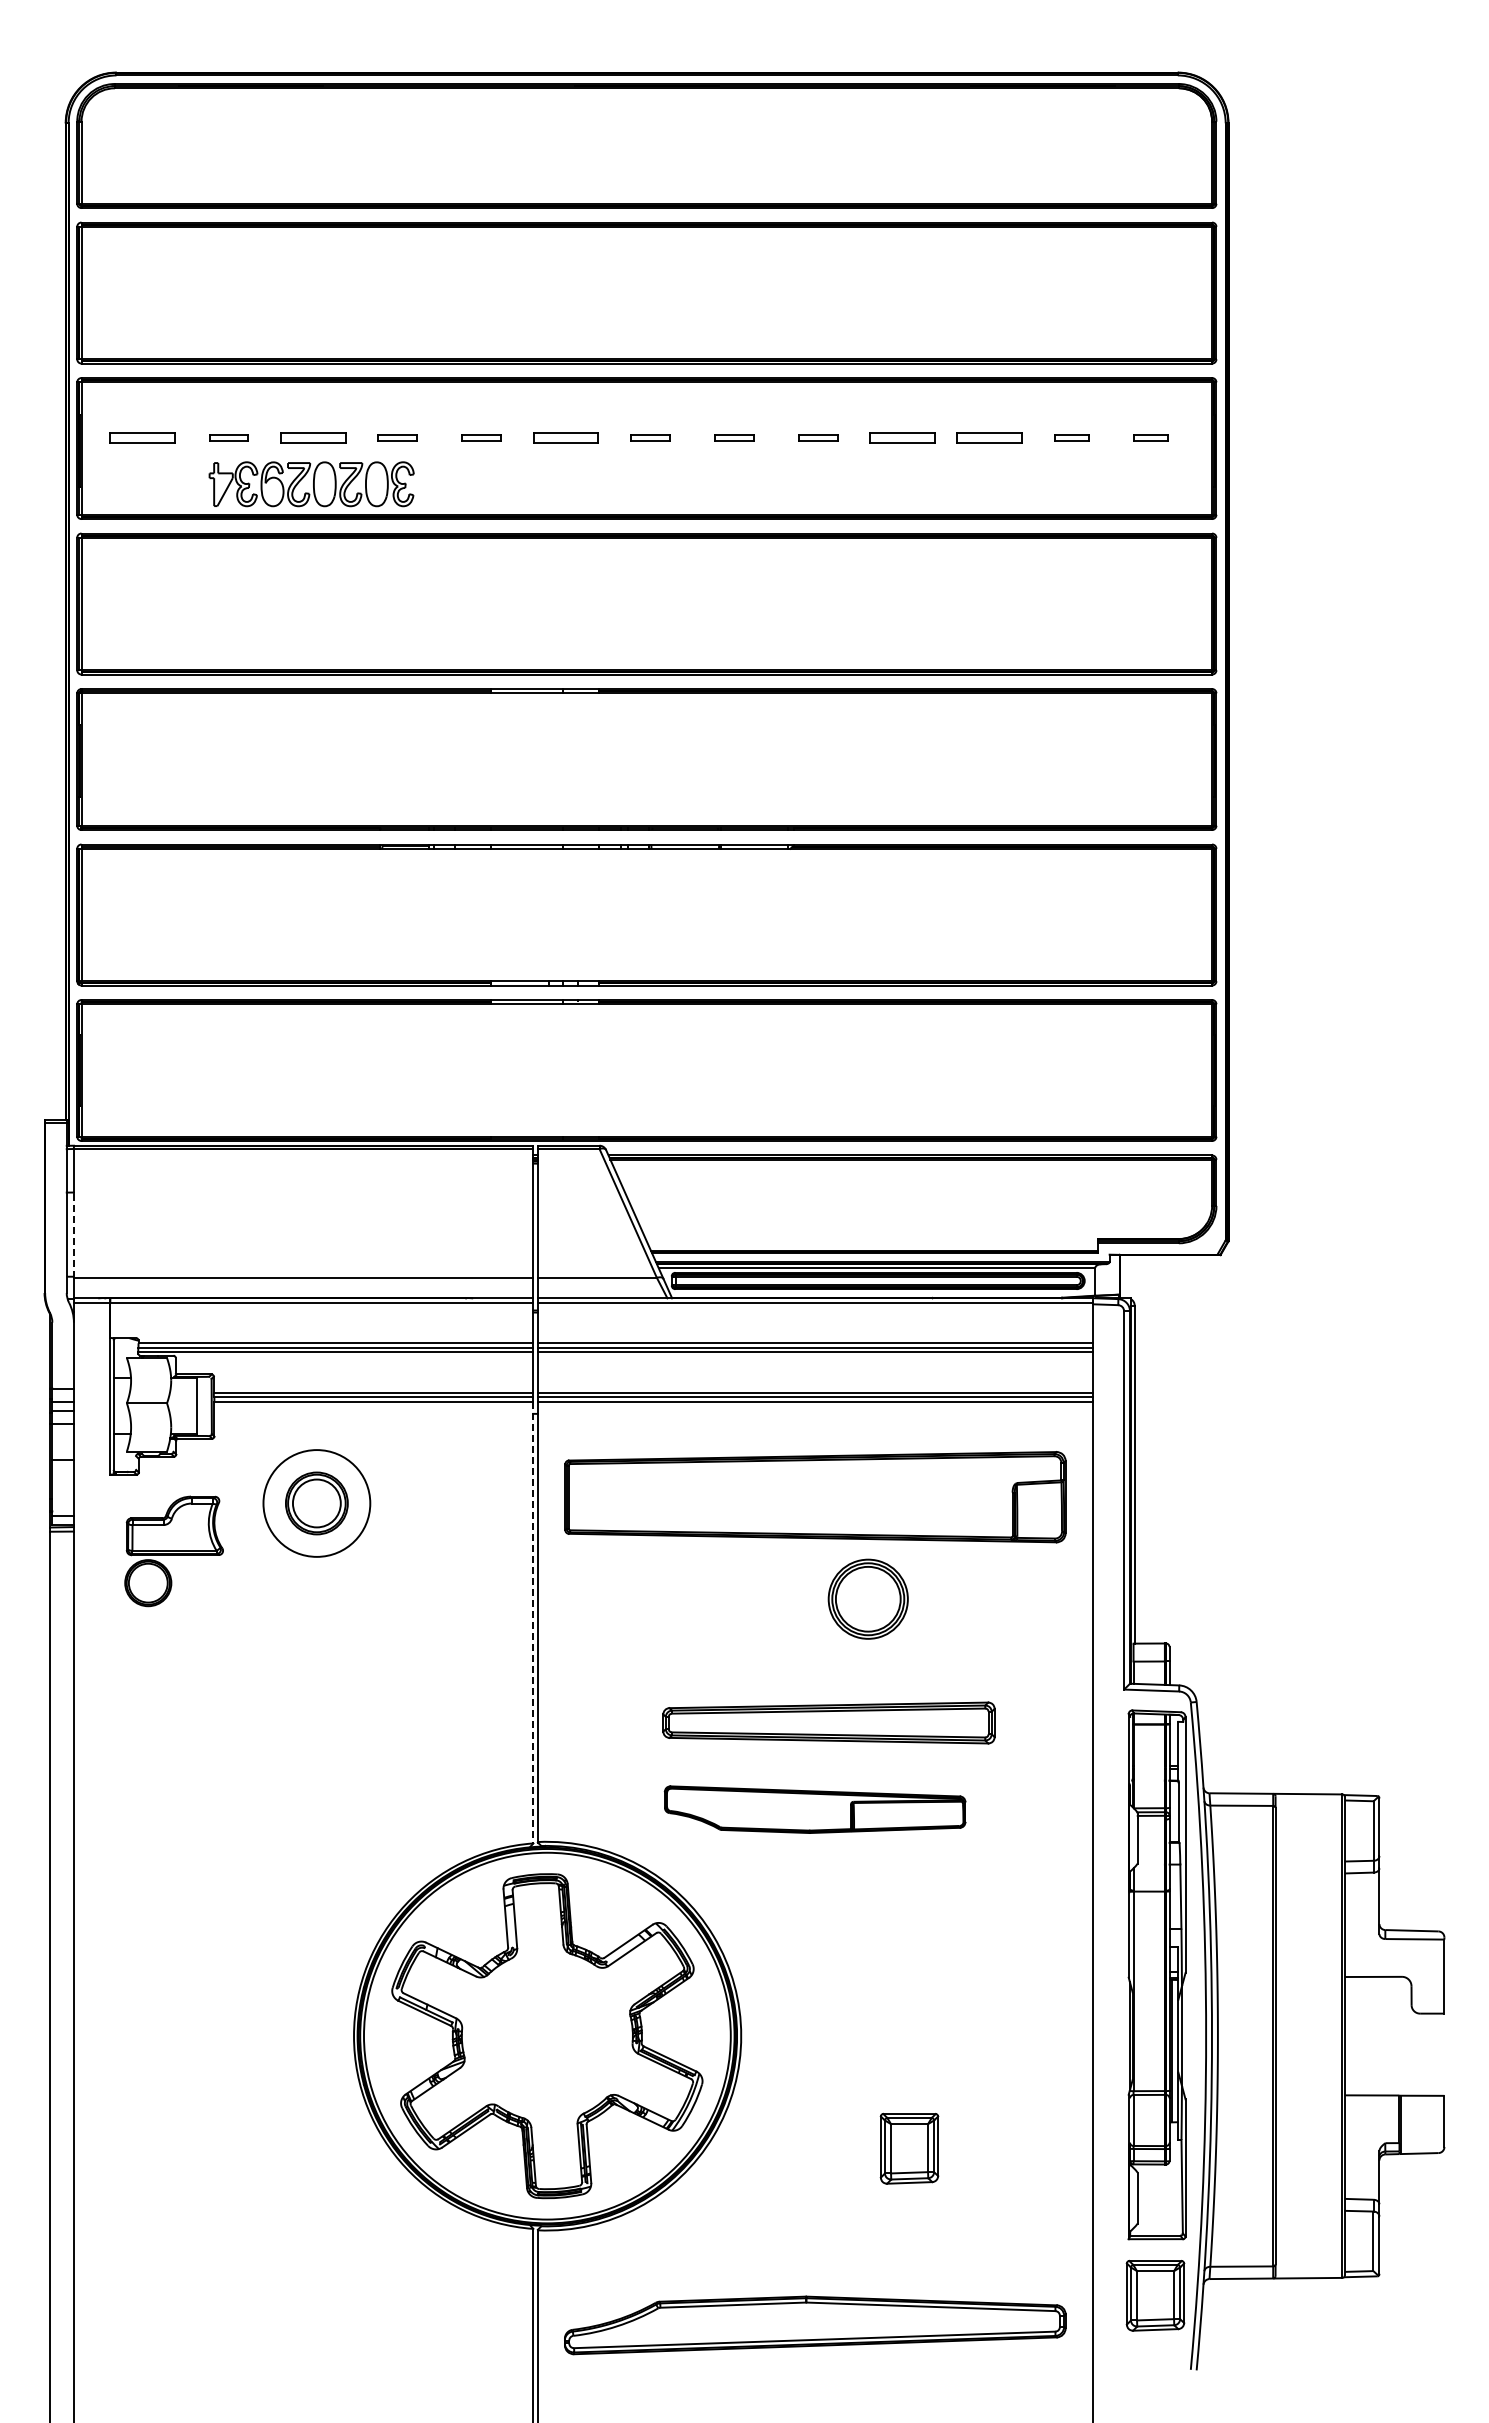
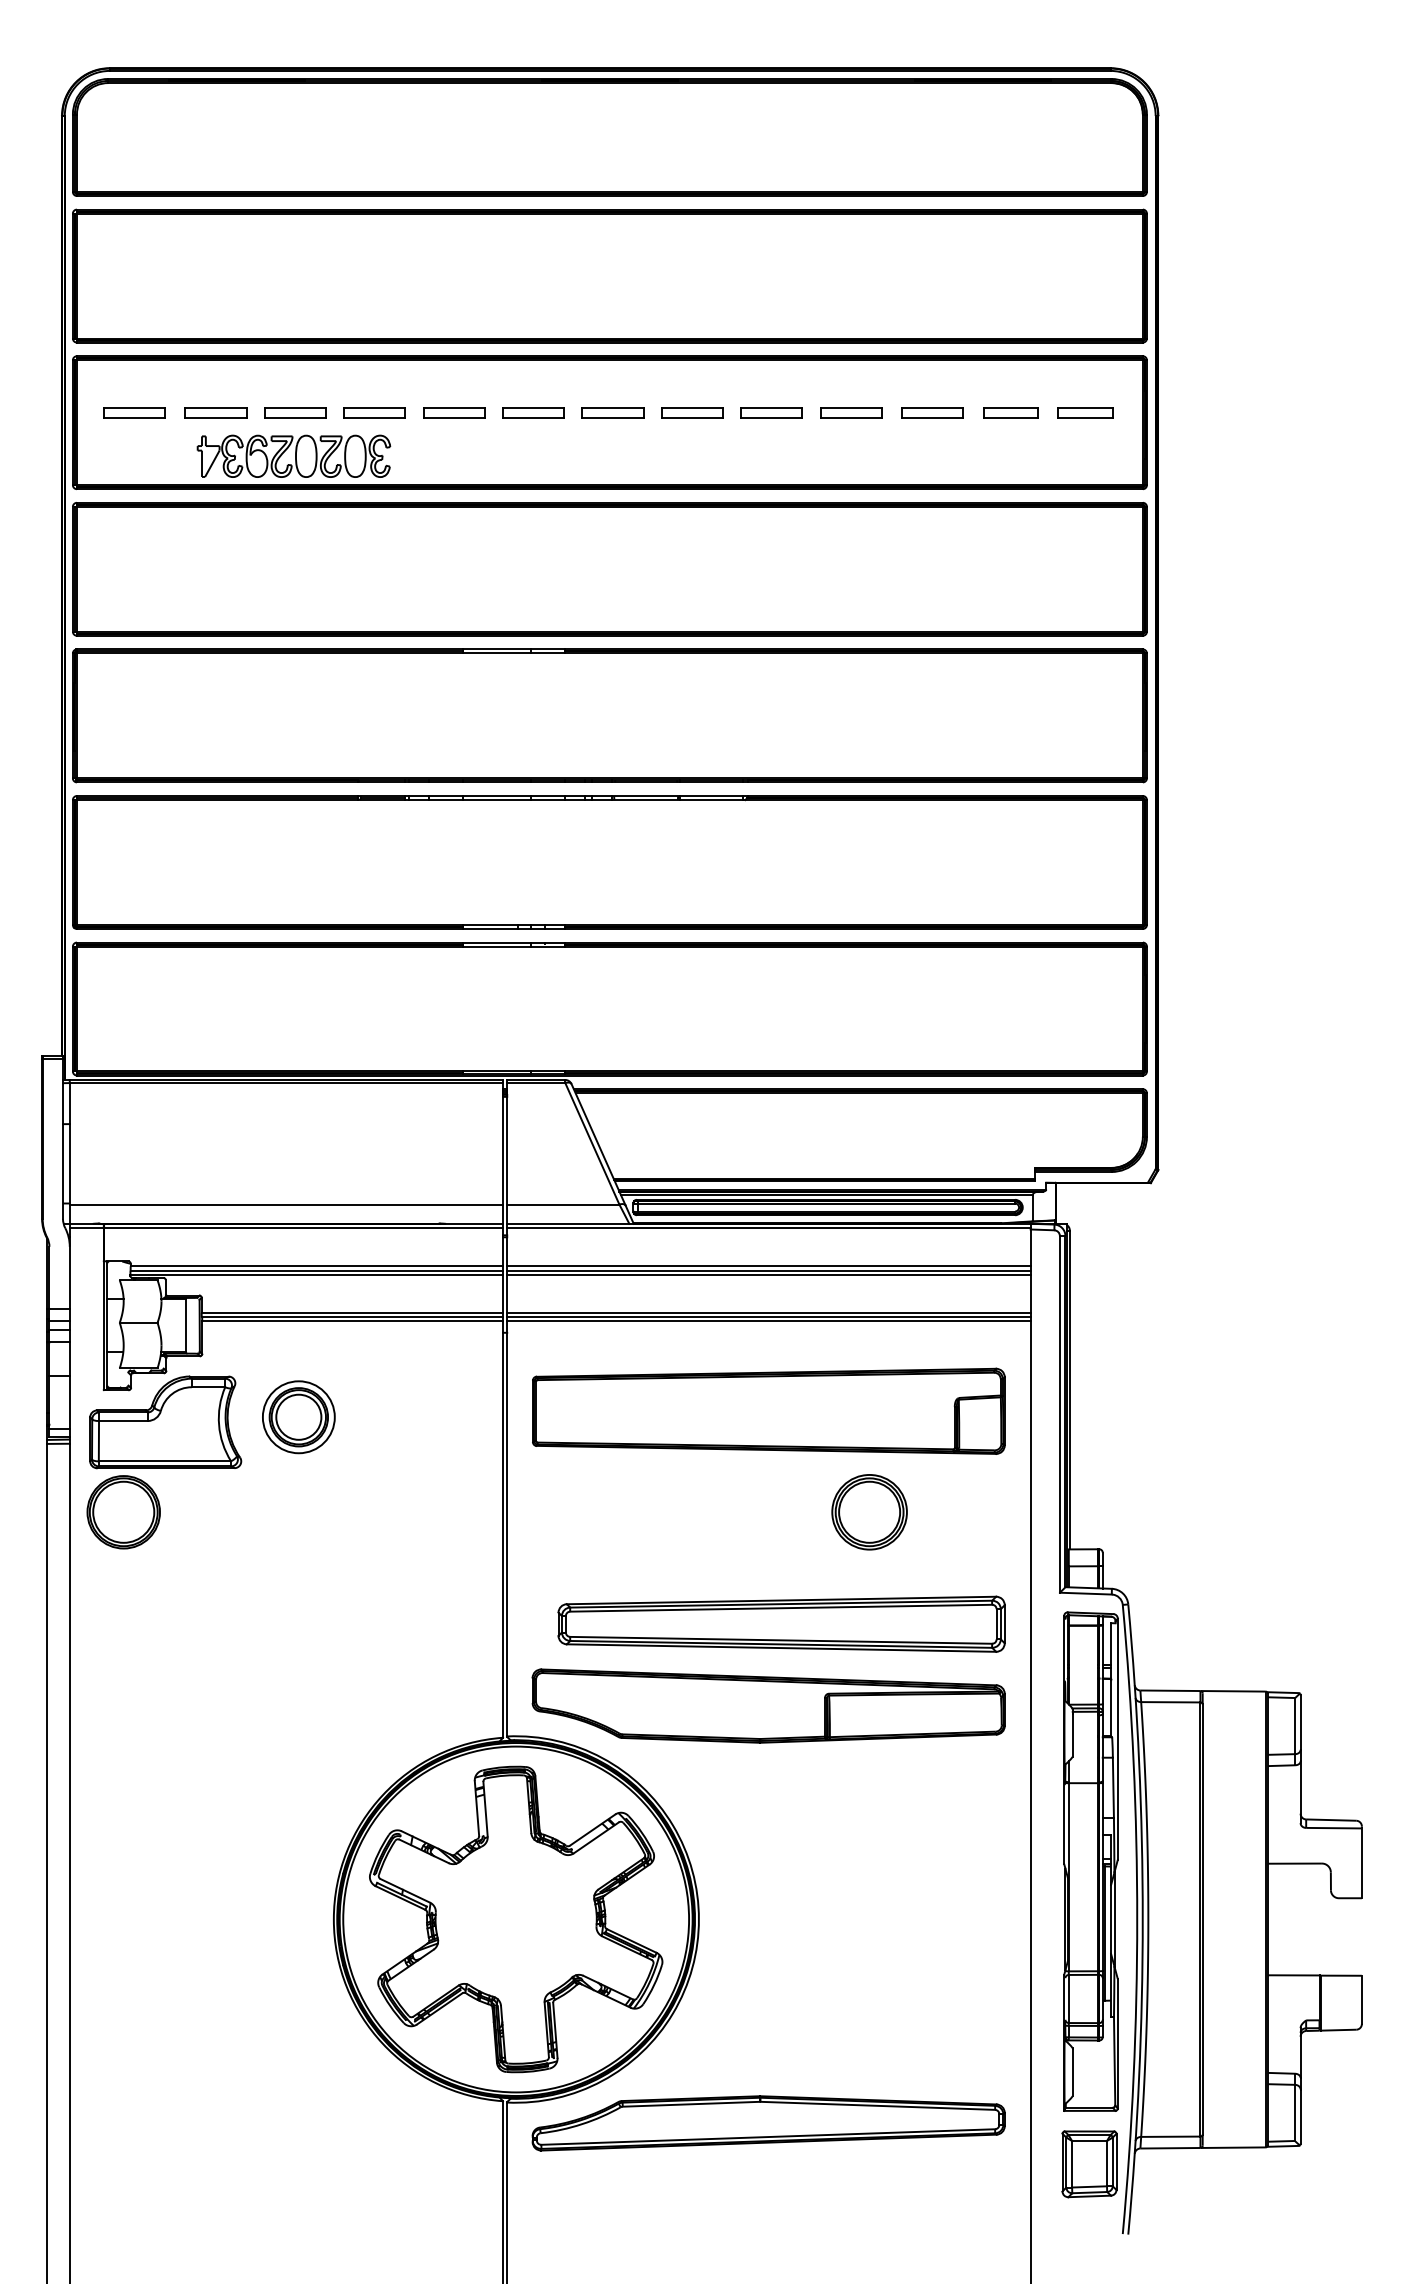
part: (228, 437) -> (215, 412), size x1.67
part: (397, 437) -> (374, 412), size x1.67
part: (481, 437) -> (454, 412), size x1.67
part: (650, 437) -> (613, 412), size x1.67
part: (734, 437) -> (692, 412), size x1.67
part: (818, 437) -> (771, 412), size x1.67
part: (1071, 437) -> (1010, 412), size x1.67
part: (1150, 437) -> (1084, 412), size x1.67
line: (73, 1235) -> (69, 1164), dashed -> solid
circle: (316, 1503) -> (298, 1417), size x0.71
part: (173, 1551) -> (163, 1462), size x1.67
part: (867, 1598) -> (868, 1511), moved
line: (533, 1622) -> (503, 1529), dashed -> solid
part: (828, 1722) -> (781, 1623), size x1.43
part: (814, 1809) -> (767, 1705), size x1.67
part: (909, 2148) -> (857, 2025), removed
part: (815, 2325) -> (768, 2123), moved

